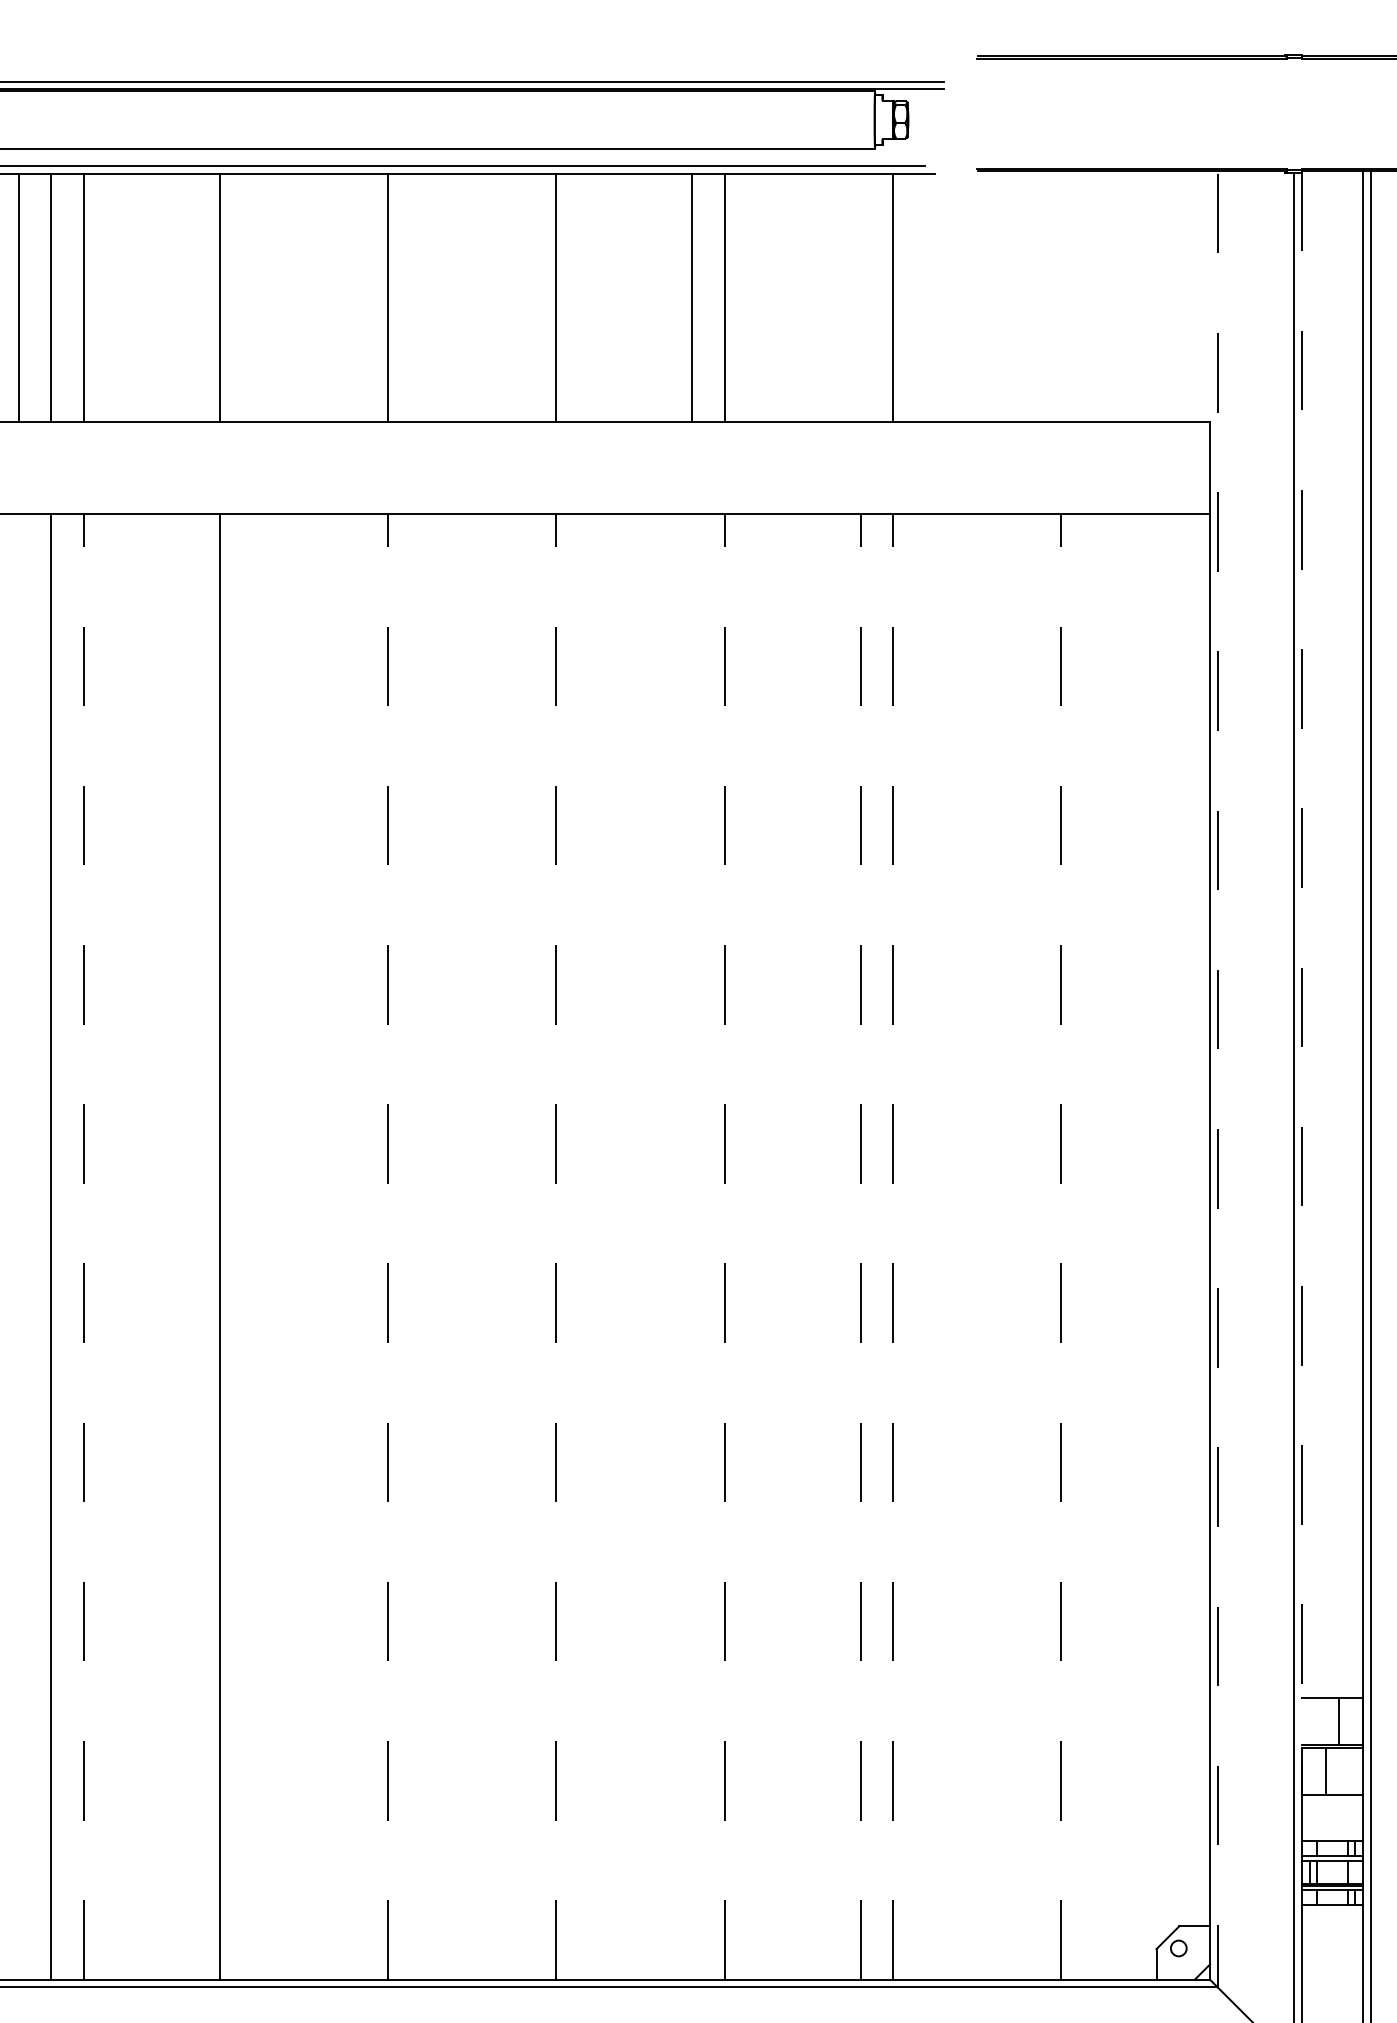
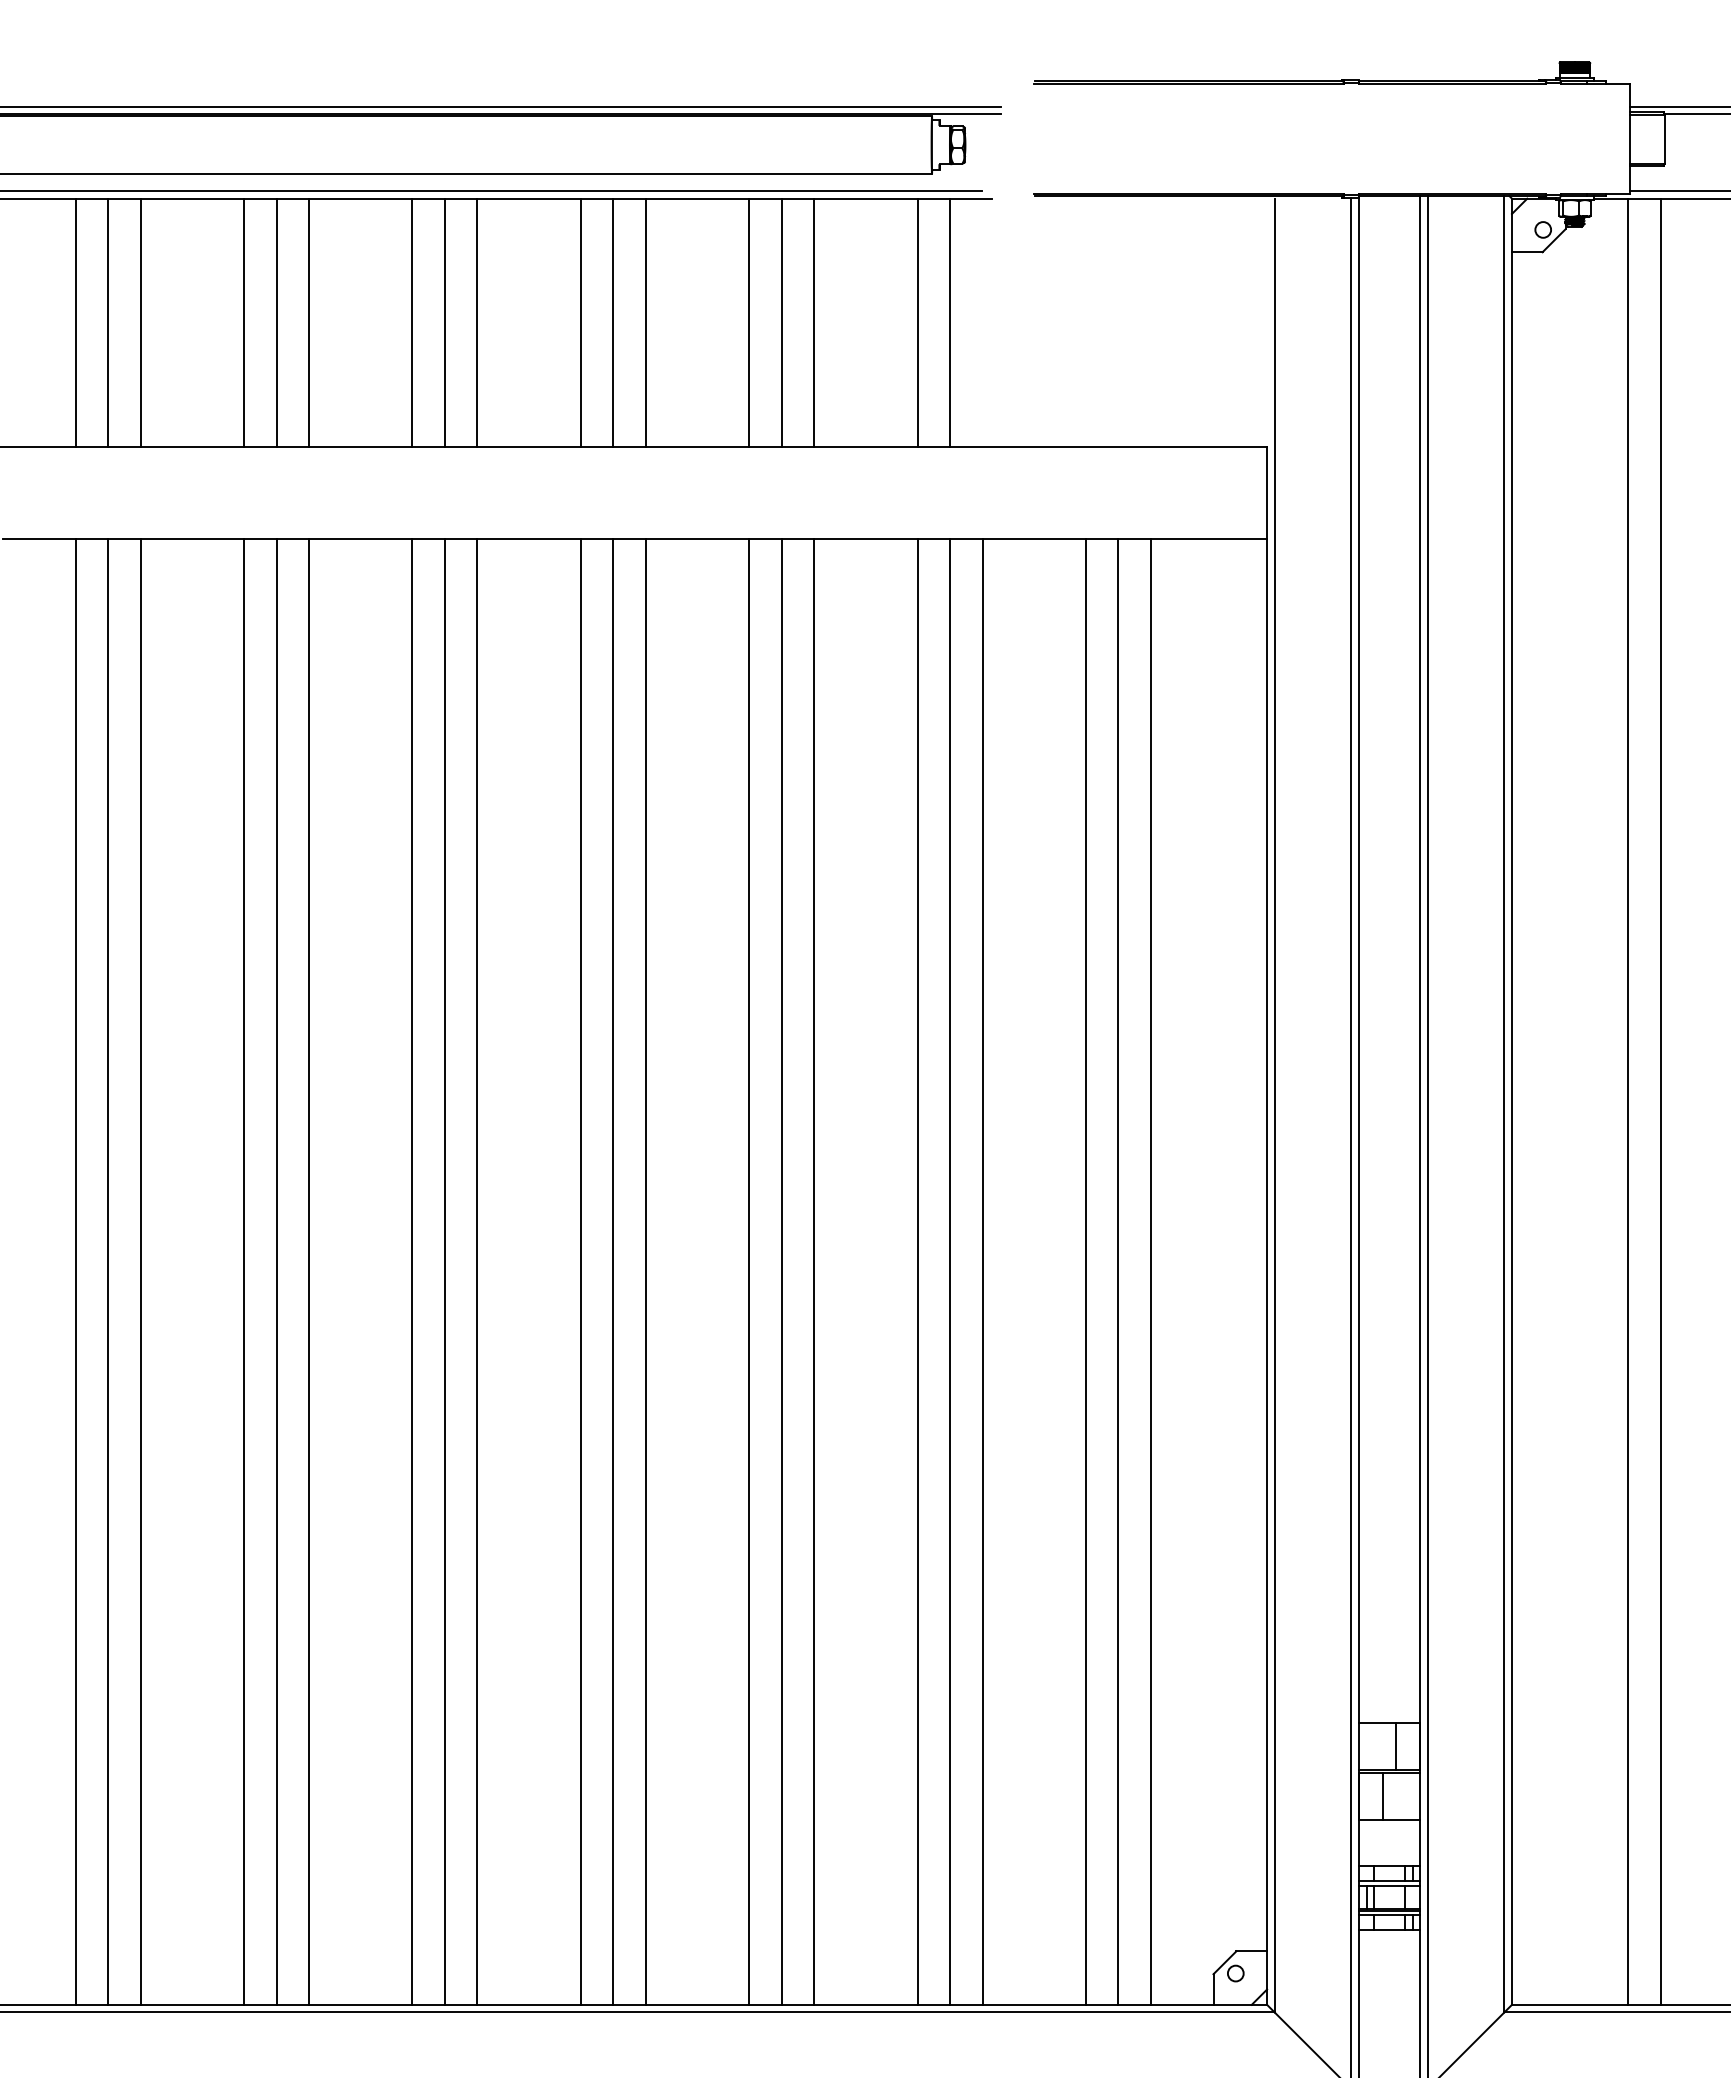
line: (187, 297) -> (244, 322), added
line: (252, 297) -> (309, 322), added
line: (355, 297) -> (412, 322), added
line: (420, 297) -> (477, 322), added
line: (523, 297) -> (580, 322), added
line: (588, 297) -> (645, 322), added
line: (757, 297) -> (814, 322), added
line: (860, 297) -> (917, 322), added
line: (1301, 1006) -> (1358, 1031), dashed -> solid
line: (1217, 1080) -> (1274, 1105), dashed -> solid
line: (18, 1246) -> (75, 1271), added
line: (187, 1246) -> (244, 1271), added
line: (252, 1246) -> (309, 1271), added
line: (355, 1246) -> (412, 1271), added
line: (420, 1246) -> (477, 1271), added
line: (523, 1246) -> (580, 1271), added
line: (588, 1246) -> (645, 1271), added
line: (692, 1246) -> (749, 1271), added
line: (757, 1246) -> (814, 1271), added
line: (925, 1246) -> (982, 1271), added
line: (1028, 1246) -> (1085, 1271), added
line: (1093, 1246) -> (1150, 1271), added
line: (83, 1247) -> (140, 1272), dashed -> solid
line: (387, 1247) -> (444, 1272), dashed -> solid
line: (556, 1247) -> (613, 1272), dashed -> solid
line: (724, 1247) -> (781, 1272), dashed -> solid
line: (860, 1247) -> (917, 1272), dashed -> solid
line: (893, 1247) -> (950, 1272), dashed -> solid
line: (1061, 1247) -> (1118, 1272), dashed -> solid

